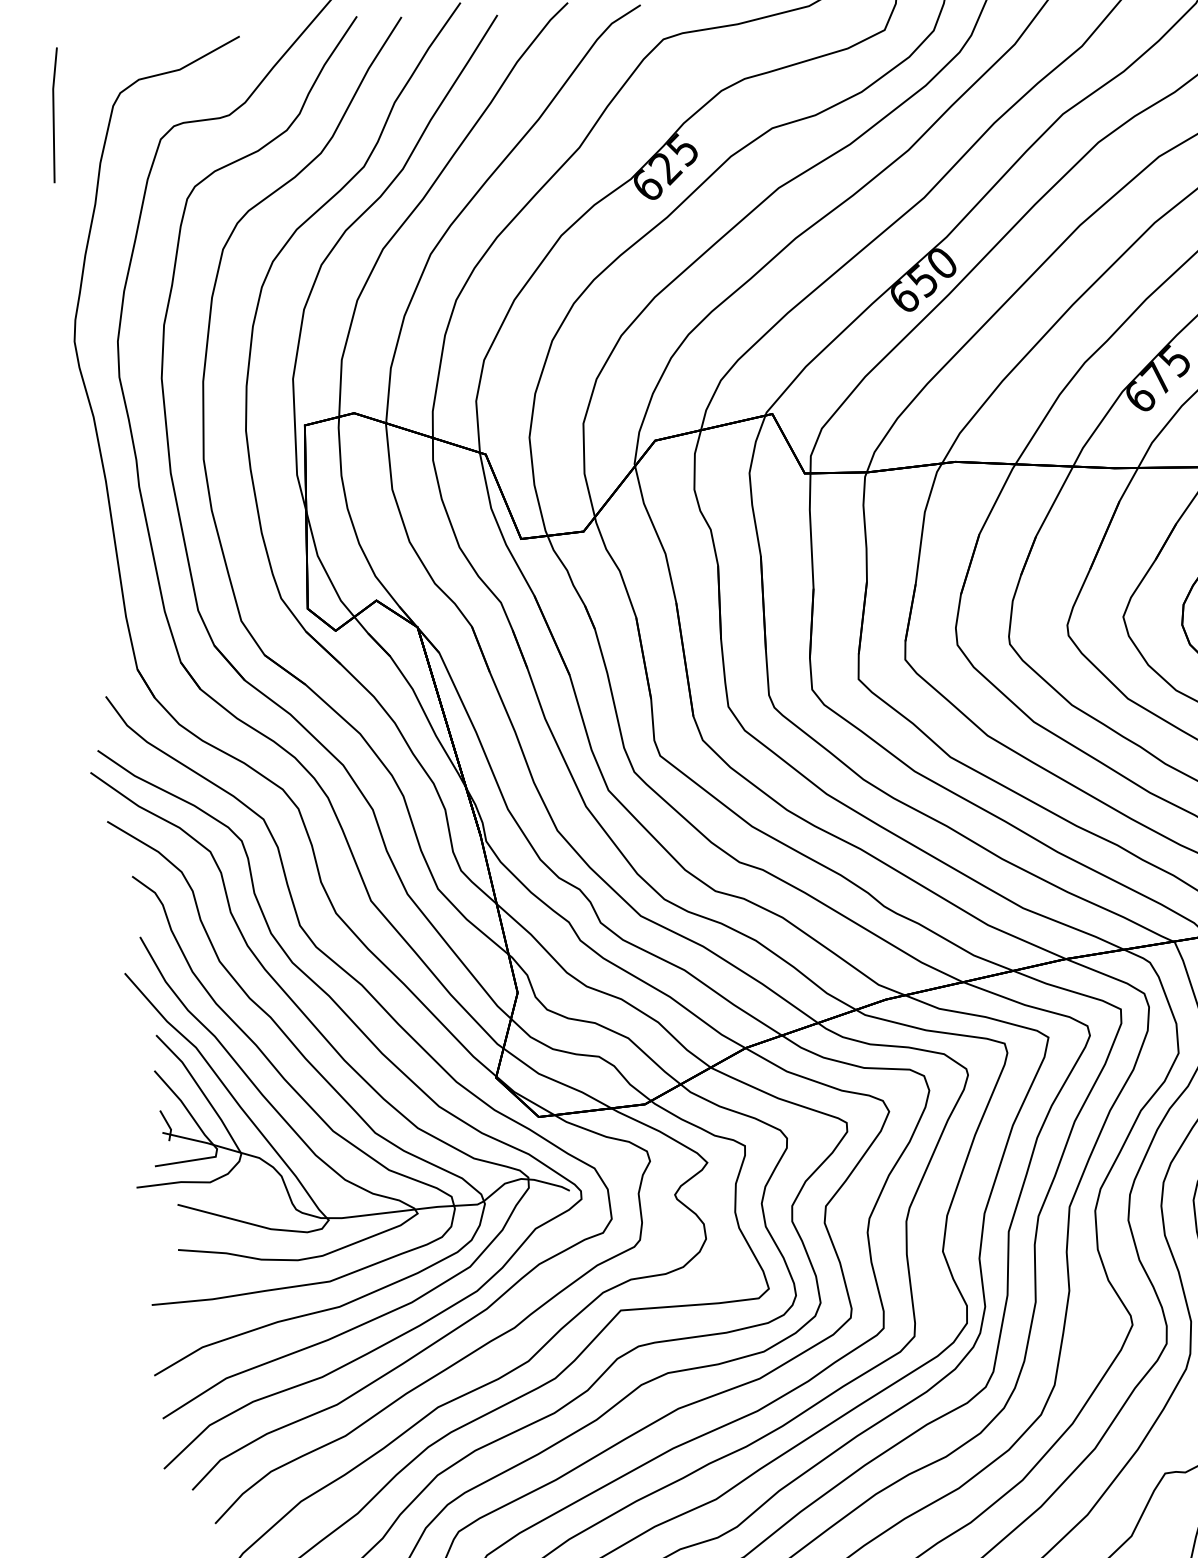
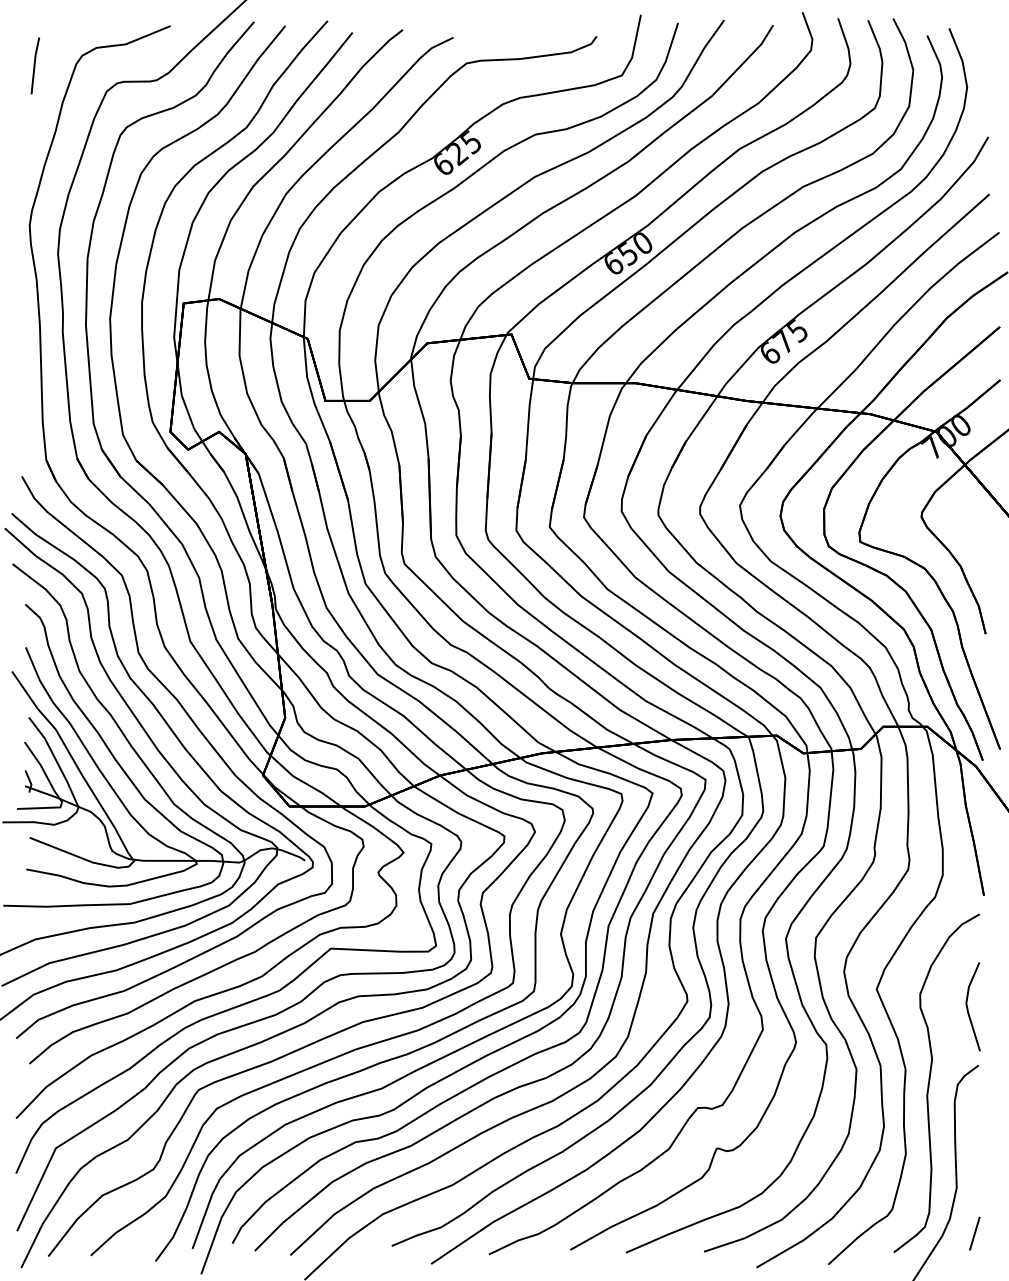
part: (55, 114) -> (35, 65), size x0.6

